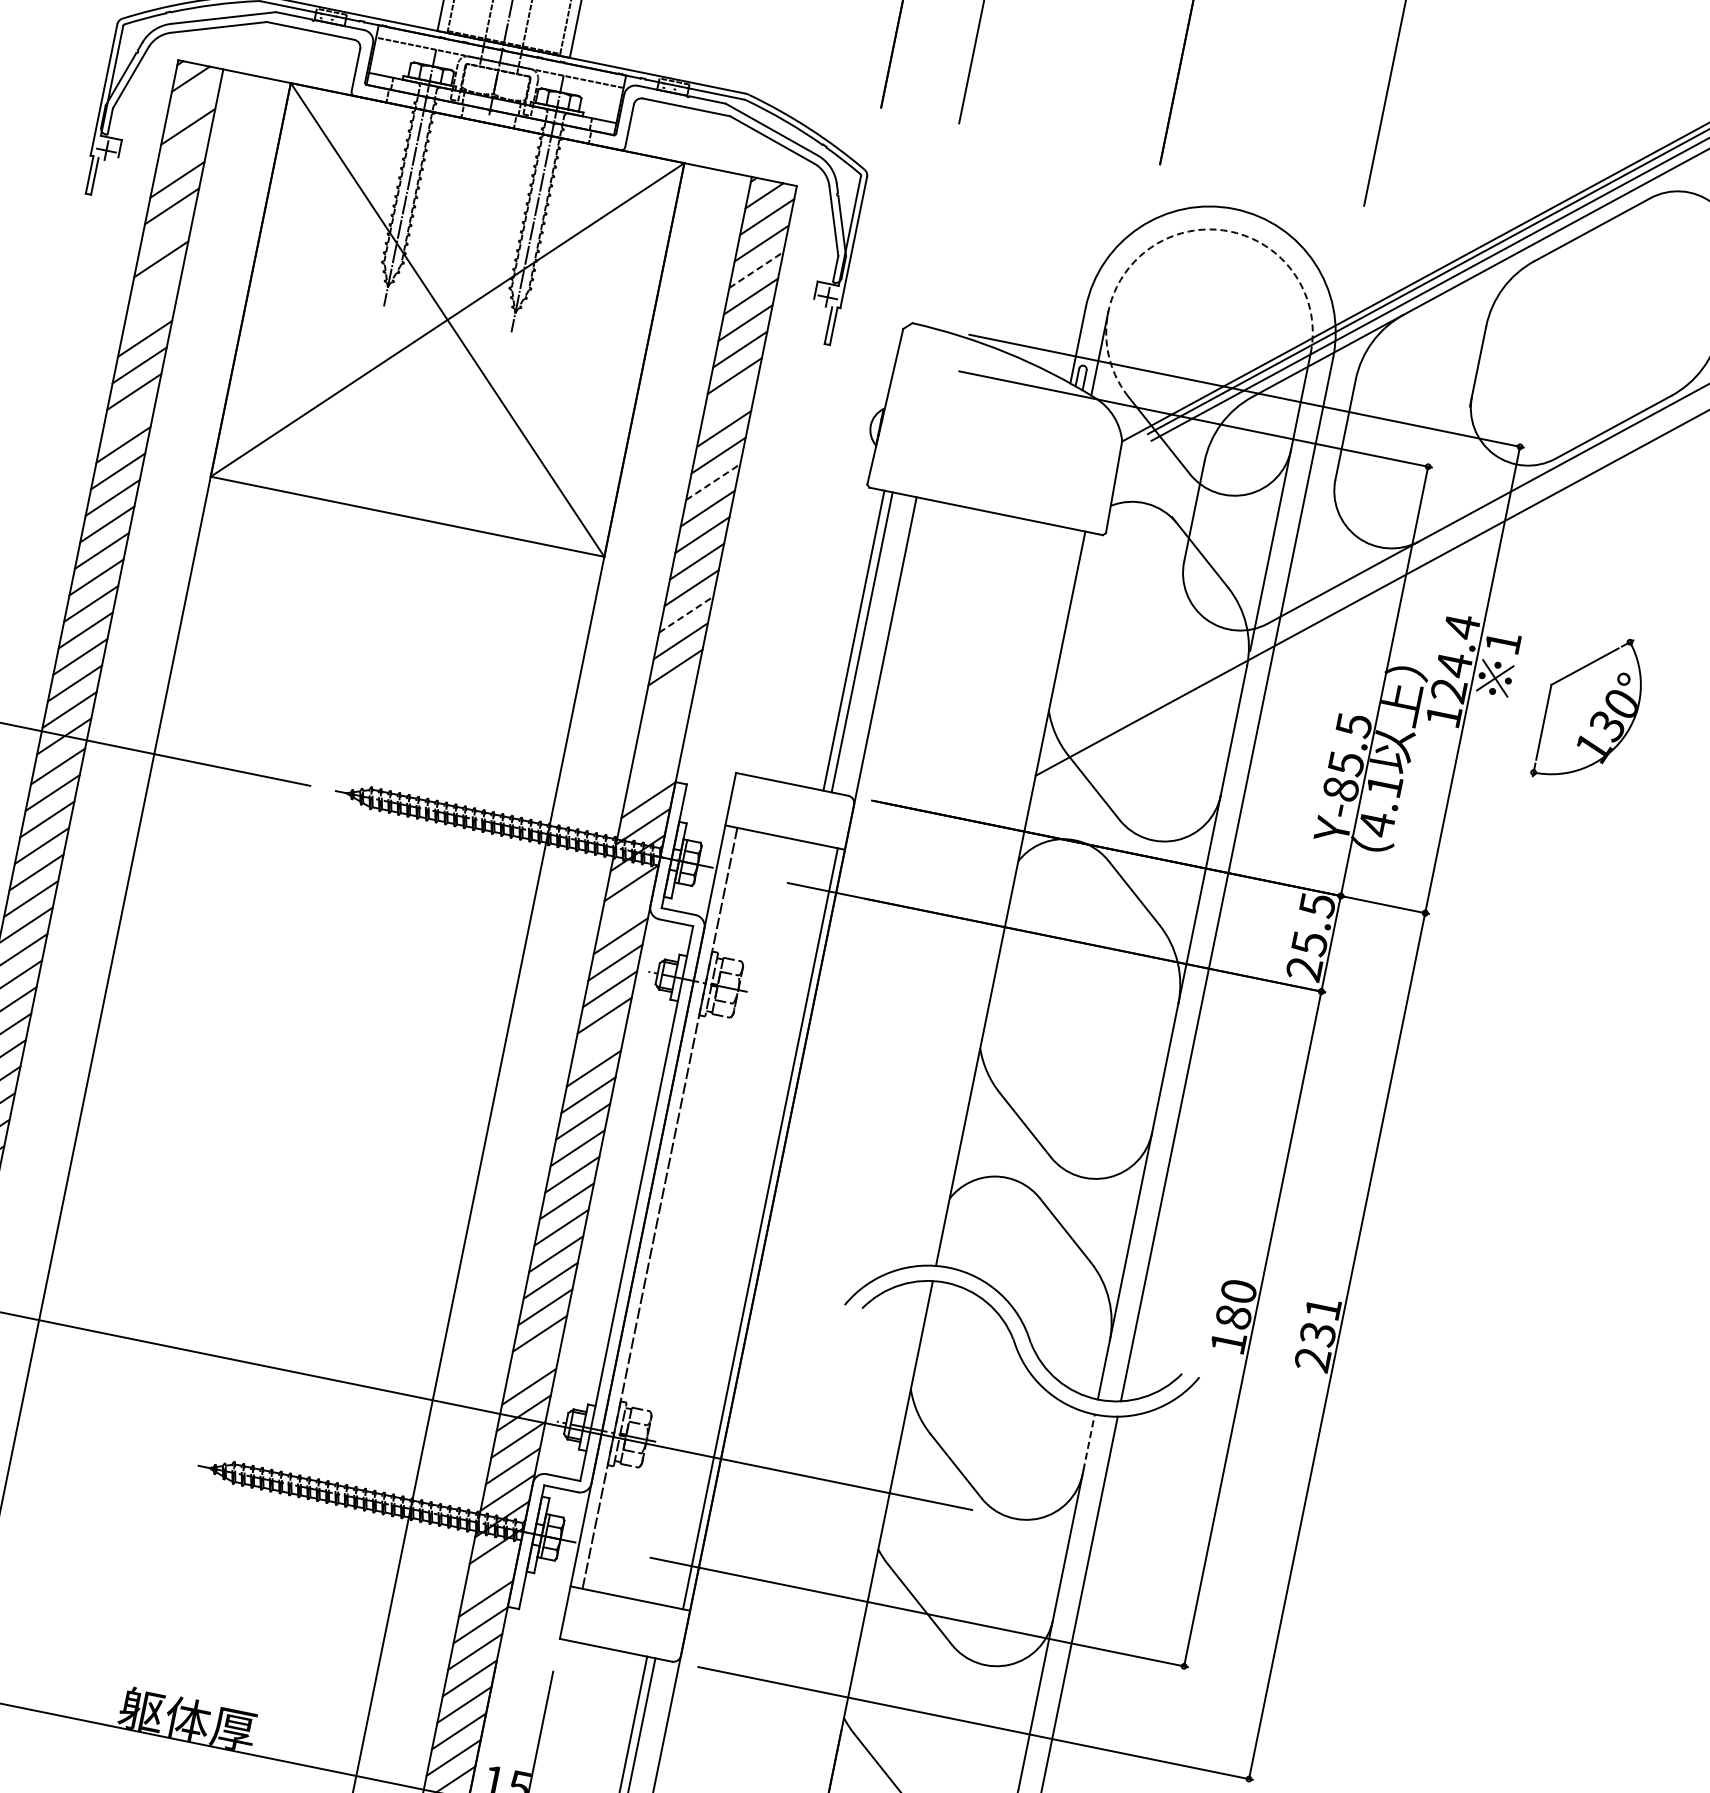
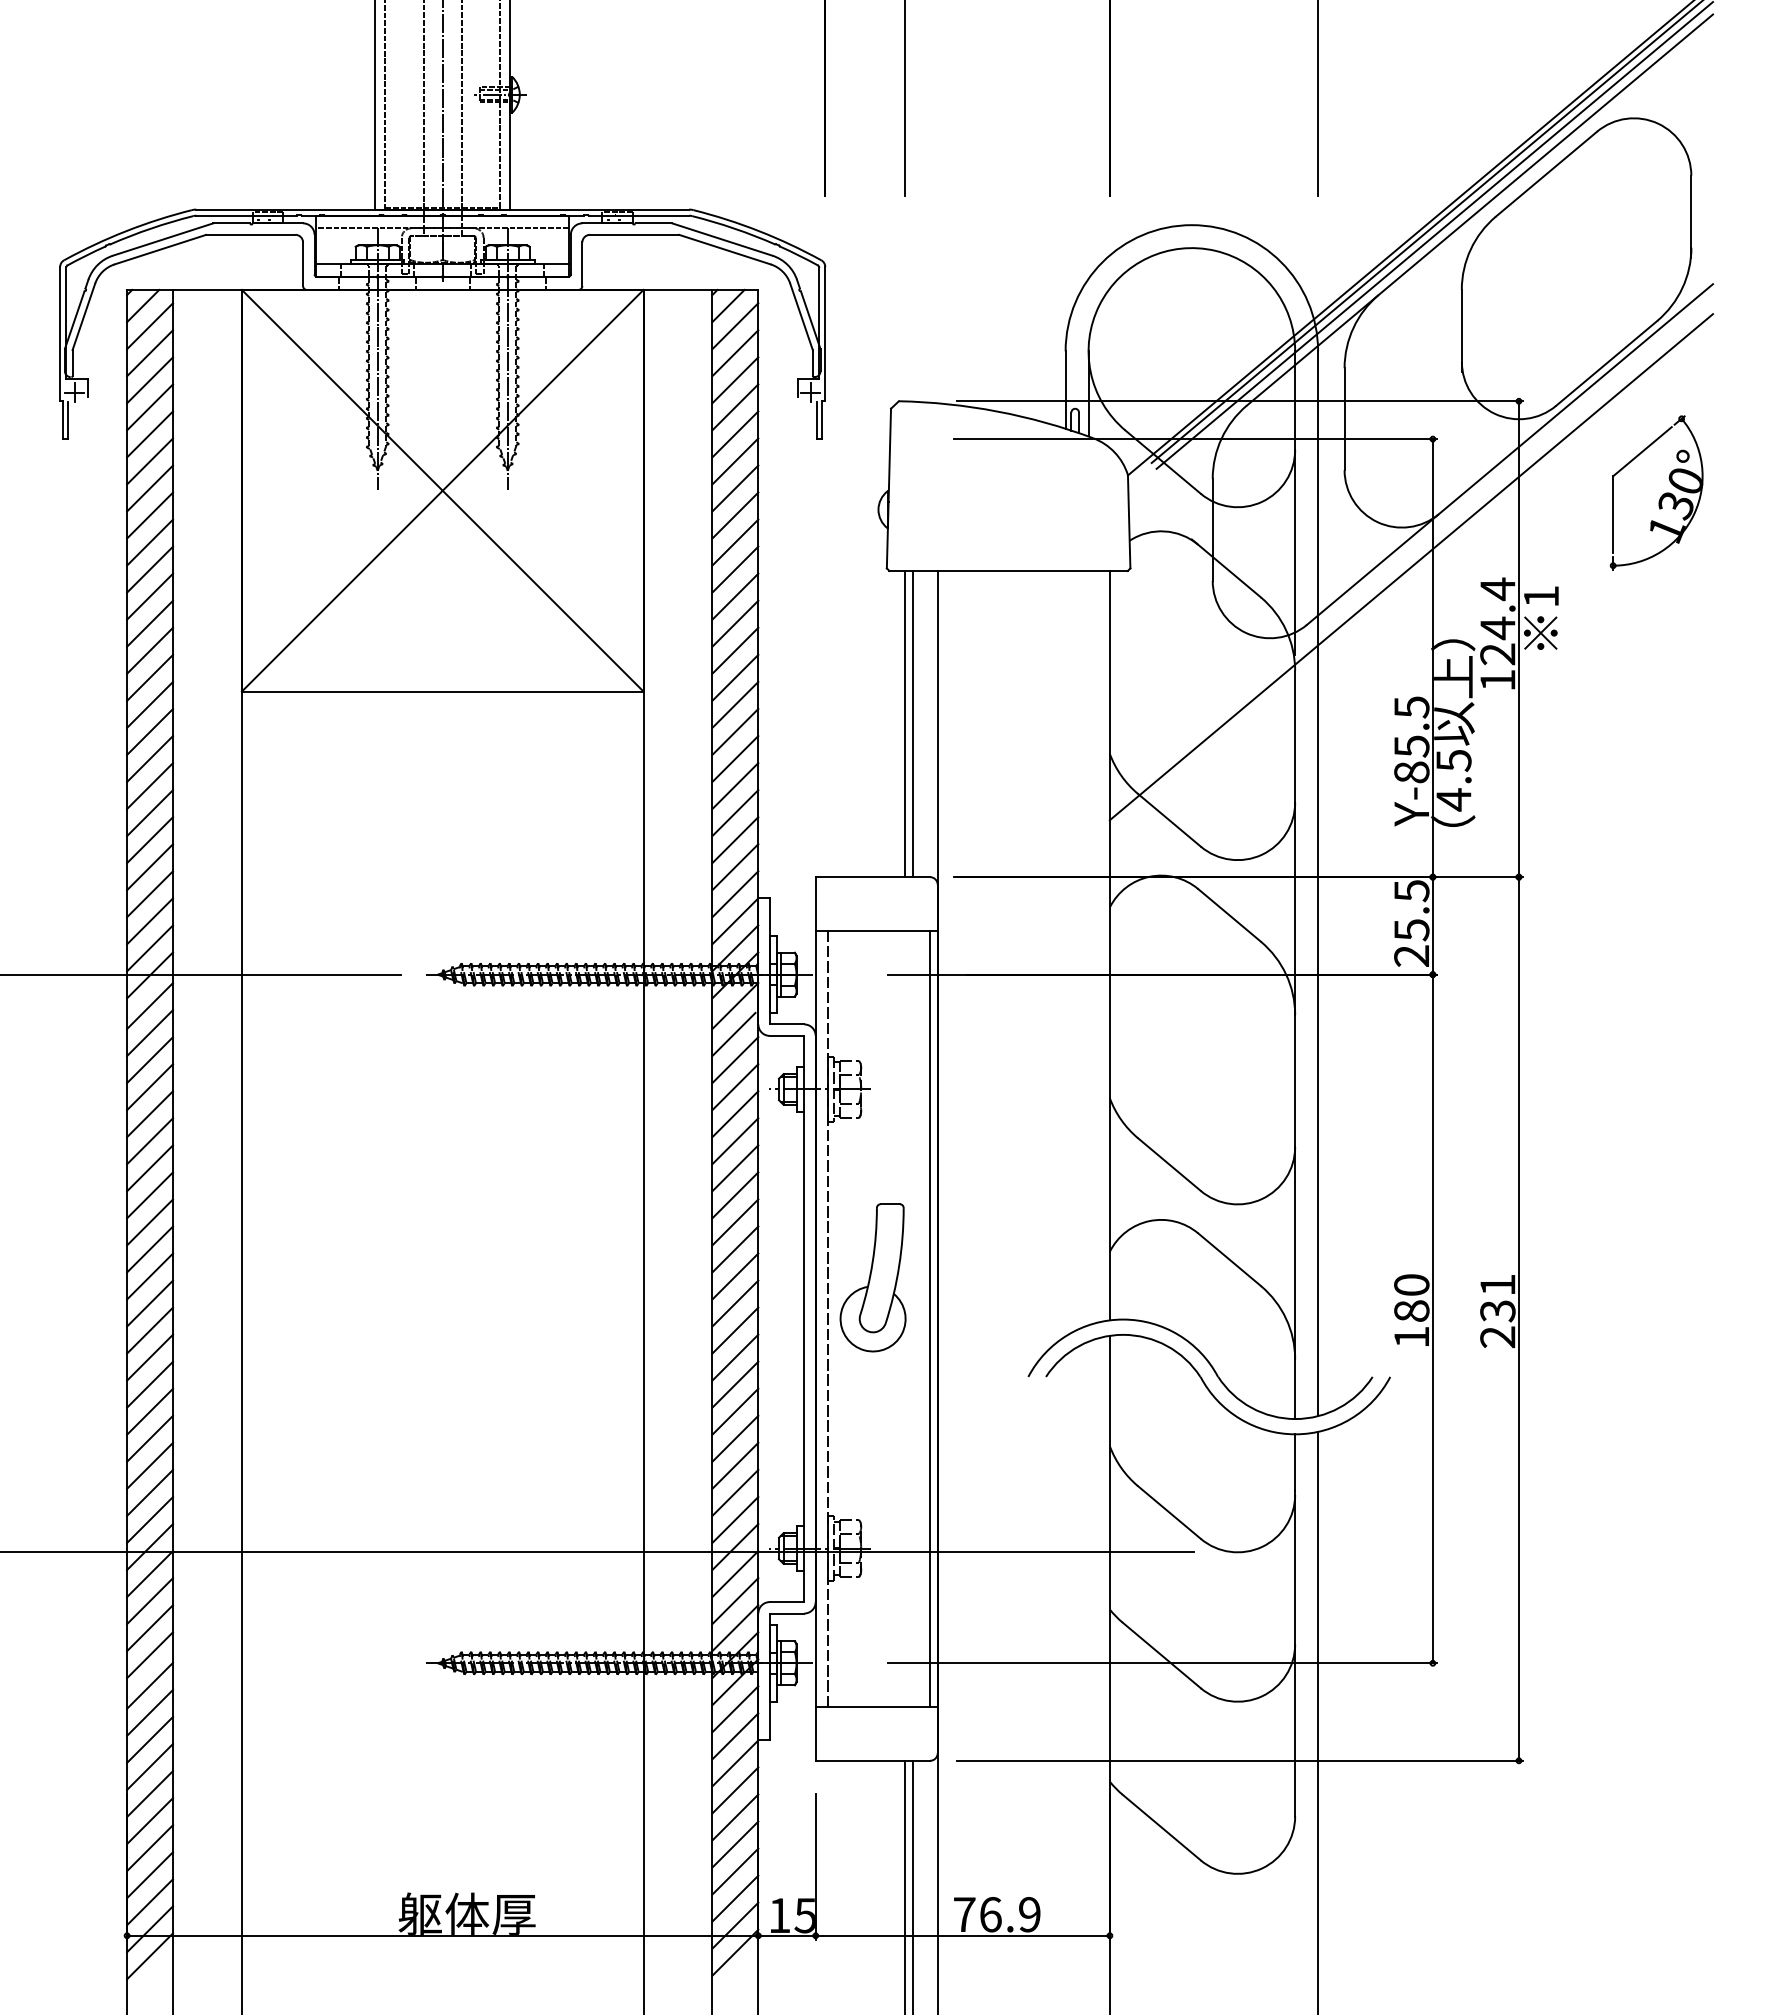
line: (193, 100) -> (150, 326), added
line: (183, 153) -> (150, 380), added
arc: (1185, 232) -> (1148, 257), dashed -> solid
line: (167, 233) -> (150, 461), added
line: (756, 269) -> (735, 379), dashed -> solid
line: (156, 285) -> (150, 515), added
line: (150, 312) -> (150, 542), added
line: (729, 402) -> (735, 515), added
line: (129, 418) -> (150, 650), added
line: (713, 481) -> (735, 596), dashed -> solid
line: (686, 614) -> (735, 731), dashed -> solid
line: (670, 694) -> (735, 813), added
part: (1590, 709) -> (1656, 492), moved
line: (664, 721) -> (735, 840), added
line: (659, 747) -> (735, 867), added
line: (654, 773) -> (735, 894), added
text: (1384, 786) -> (1453, 761), 4.1 -> 4.5
line: (624, 910) -> (733, 1034), added
line: (599, 1042) -> (735, 1168), added
part: (711, 1176) -> (872, 1277), added
line: (534, 1359) -> (735, 1492), added
line: (1089, 1442) -> (1295, 1462), dashed -> solid
line: (491, 1572) -> (735, 1709), added

